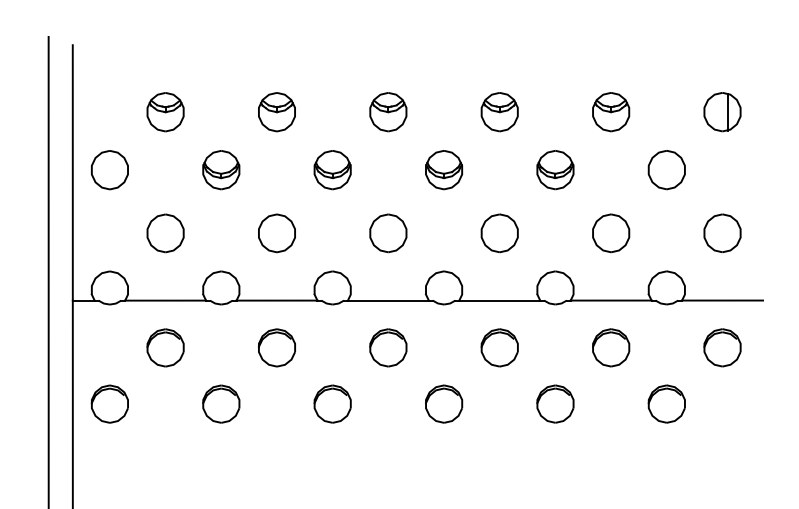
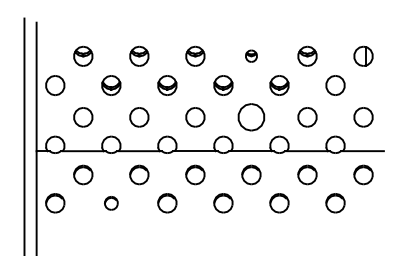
part: (499, 110) -> (251, 55), size x0.6
part: (499, 233) -> (251, 117), size x1.4
part: (221, 404) -> (111, 203), size x0.7

